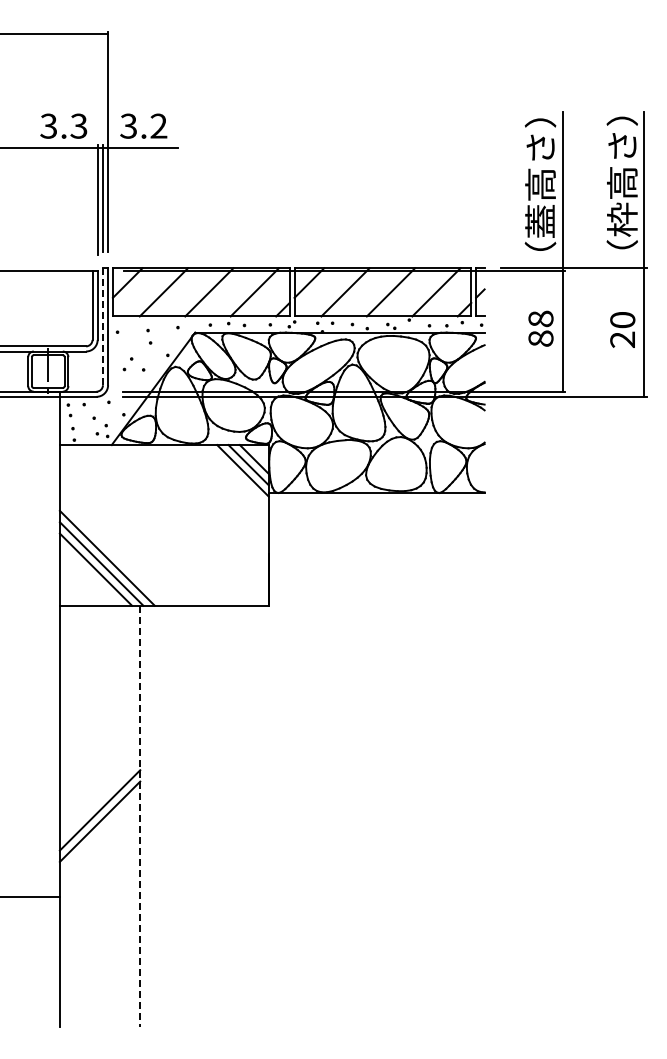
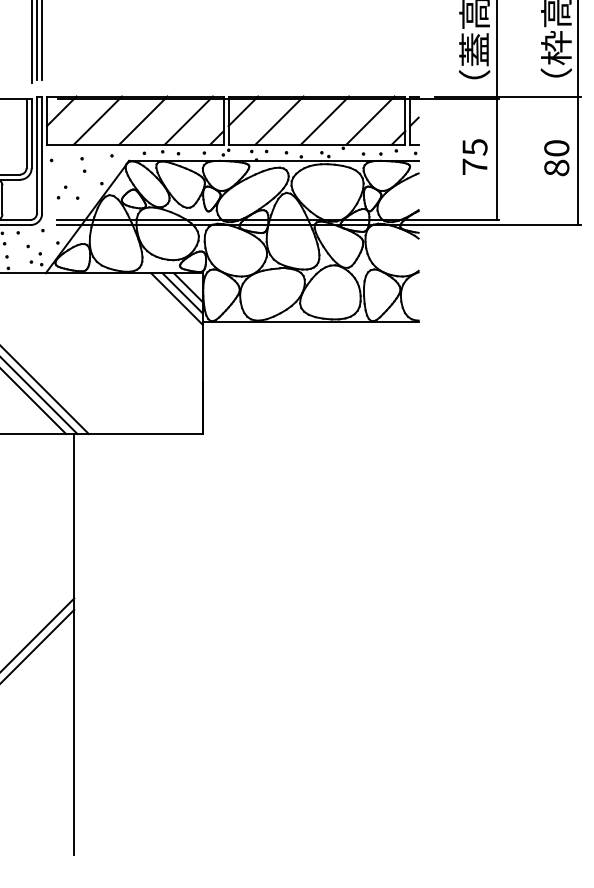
line: (102, 326) -> (36, 154), dashed -> solid
text: (540, 328) -> (474, 156), 88 -> 75
text: (622, 339) -> (556, 167), 20 -> 80
line: (140, 816) -> (74, 644), dashed -> solid

